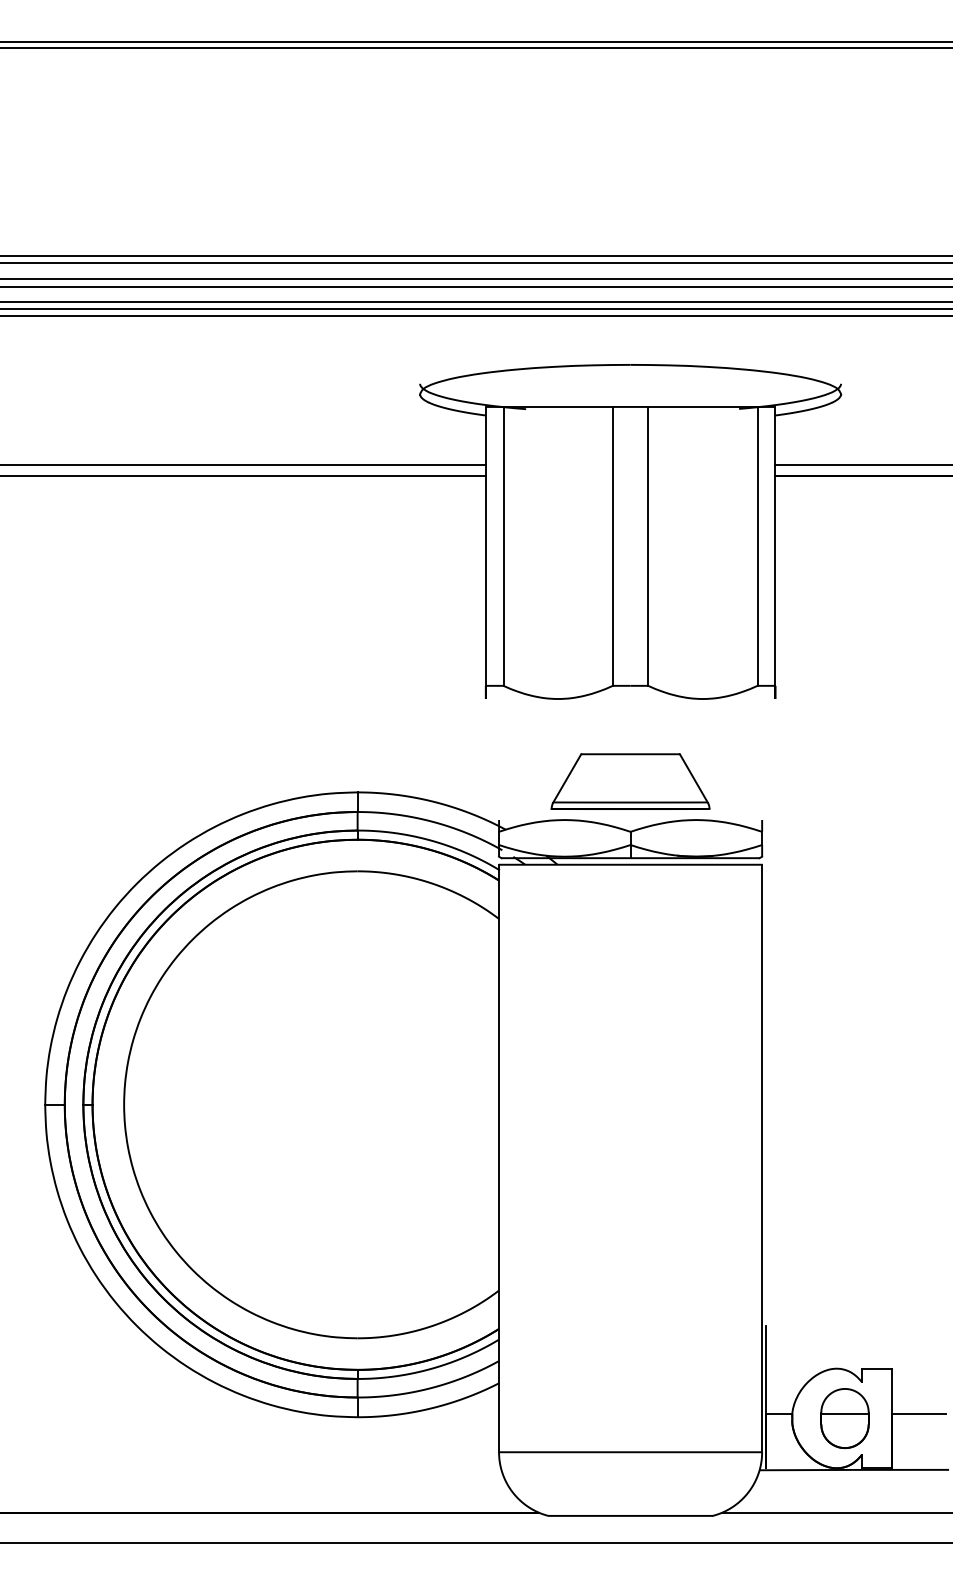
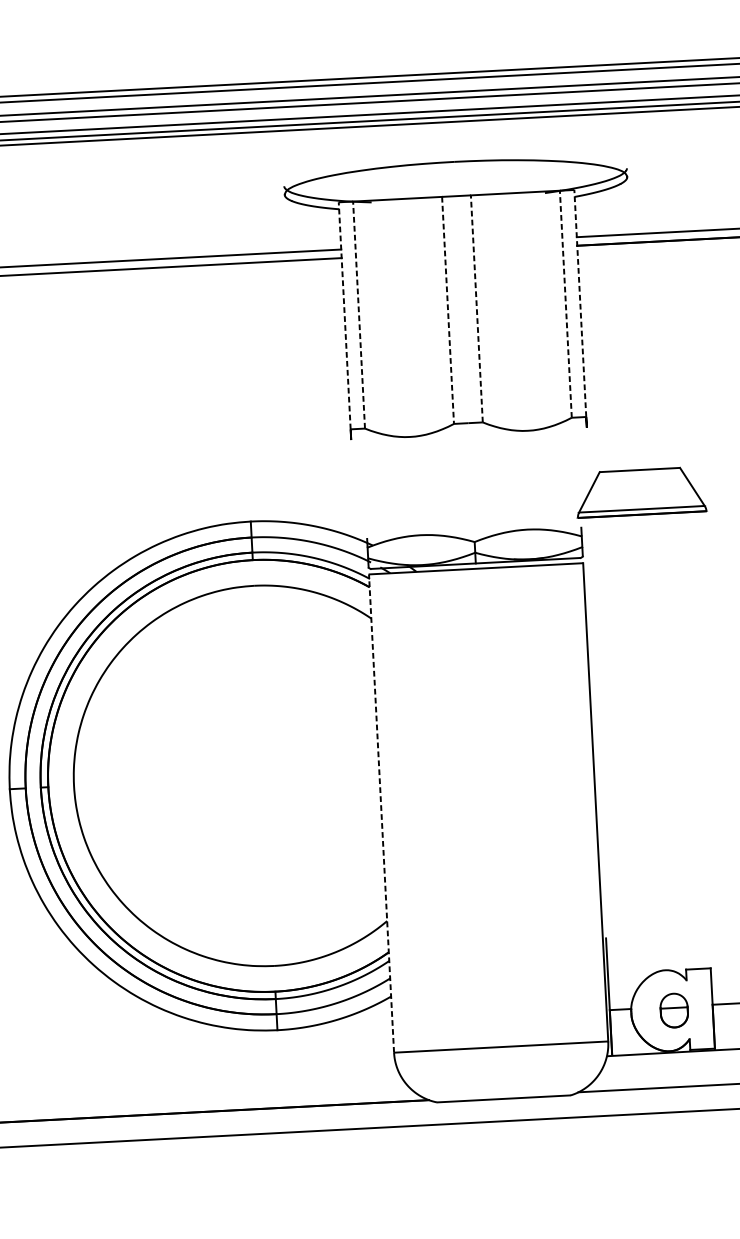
line: (485, 545) -> (344, 315), solid -> dashed
line: (503, 545) -> (359, 314), solid -> dashed
line: (648, 545) -> (477, 308), solid -> dashed
line: (757, 545) -> (565, 303), solid -> dashed
line: (775, 545) -> (580, 302), solid -> dashed
line: (612, 546) -> (447, 310), solid -> dashed
part: (630, 781) -> (640, 492), moved
line: (499, 1158) -> (381, 813), solid -> dashed
part: (844, 1418) -> (673, 1010), size x0.7

